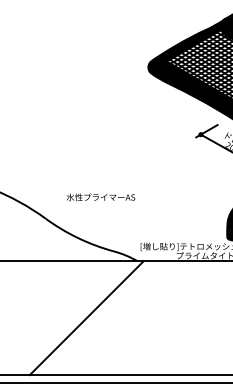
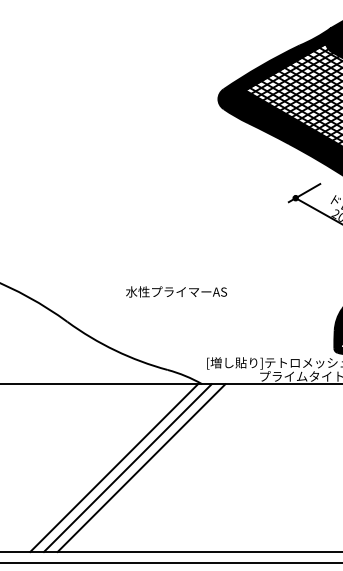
text: (101, 197) -> (177, 292), moved
line: (77, 318) -> (114, 468), added
line: (96, 318) -> (142, 468), added

